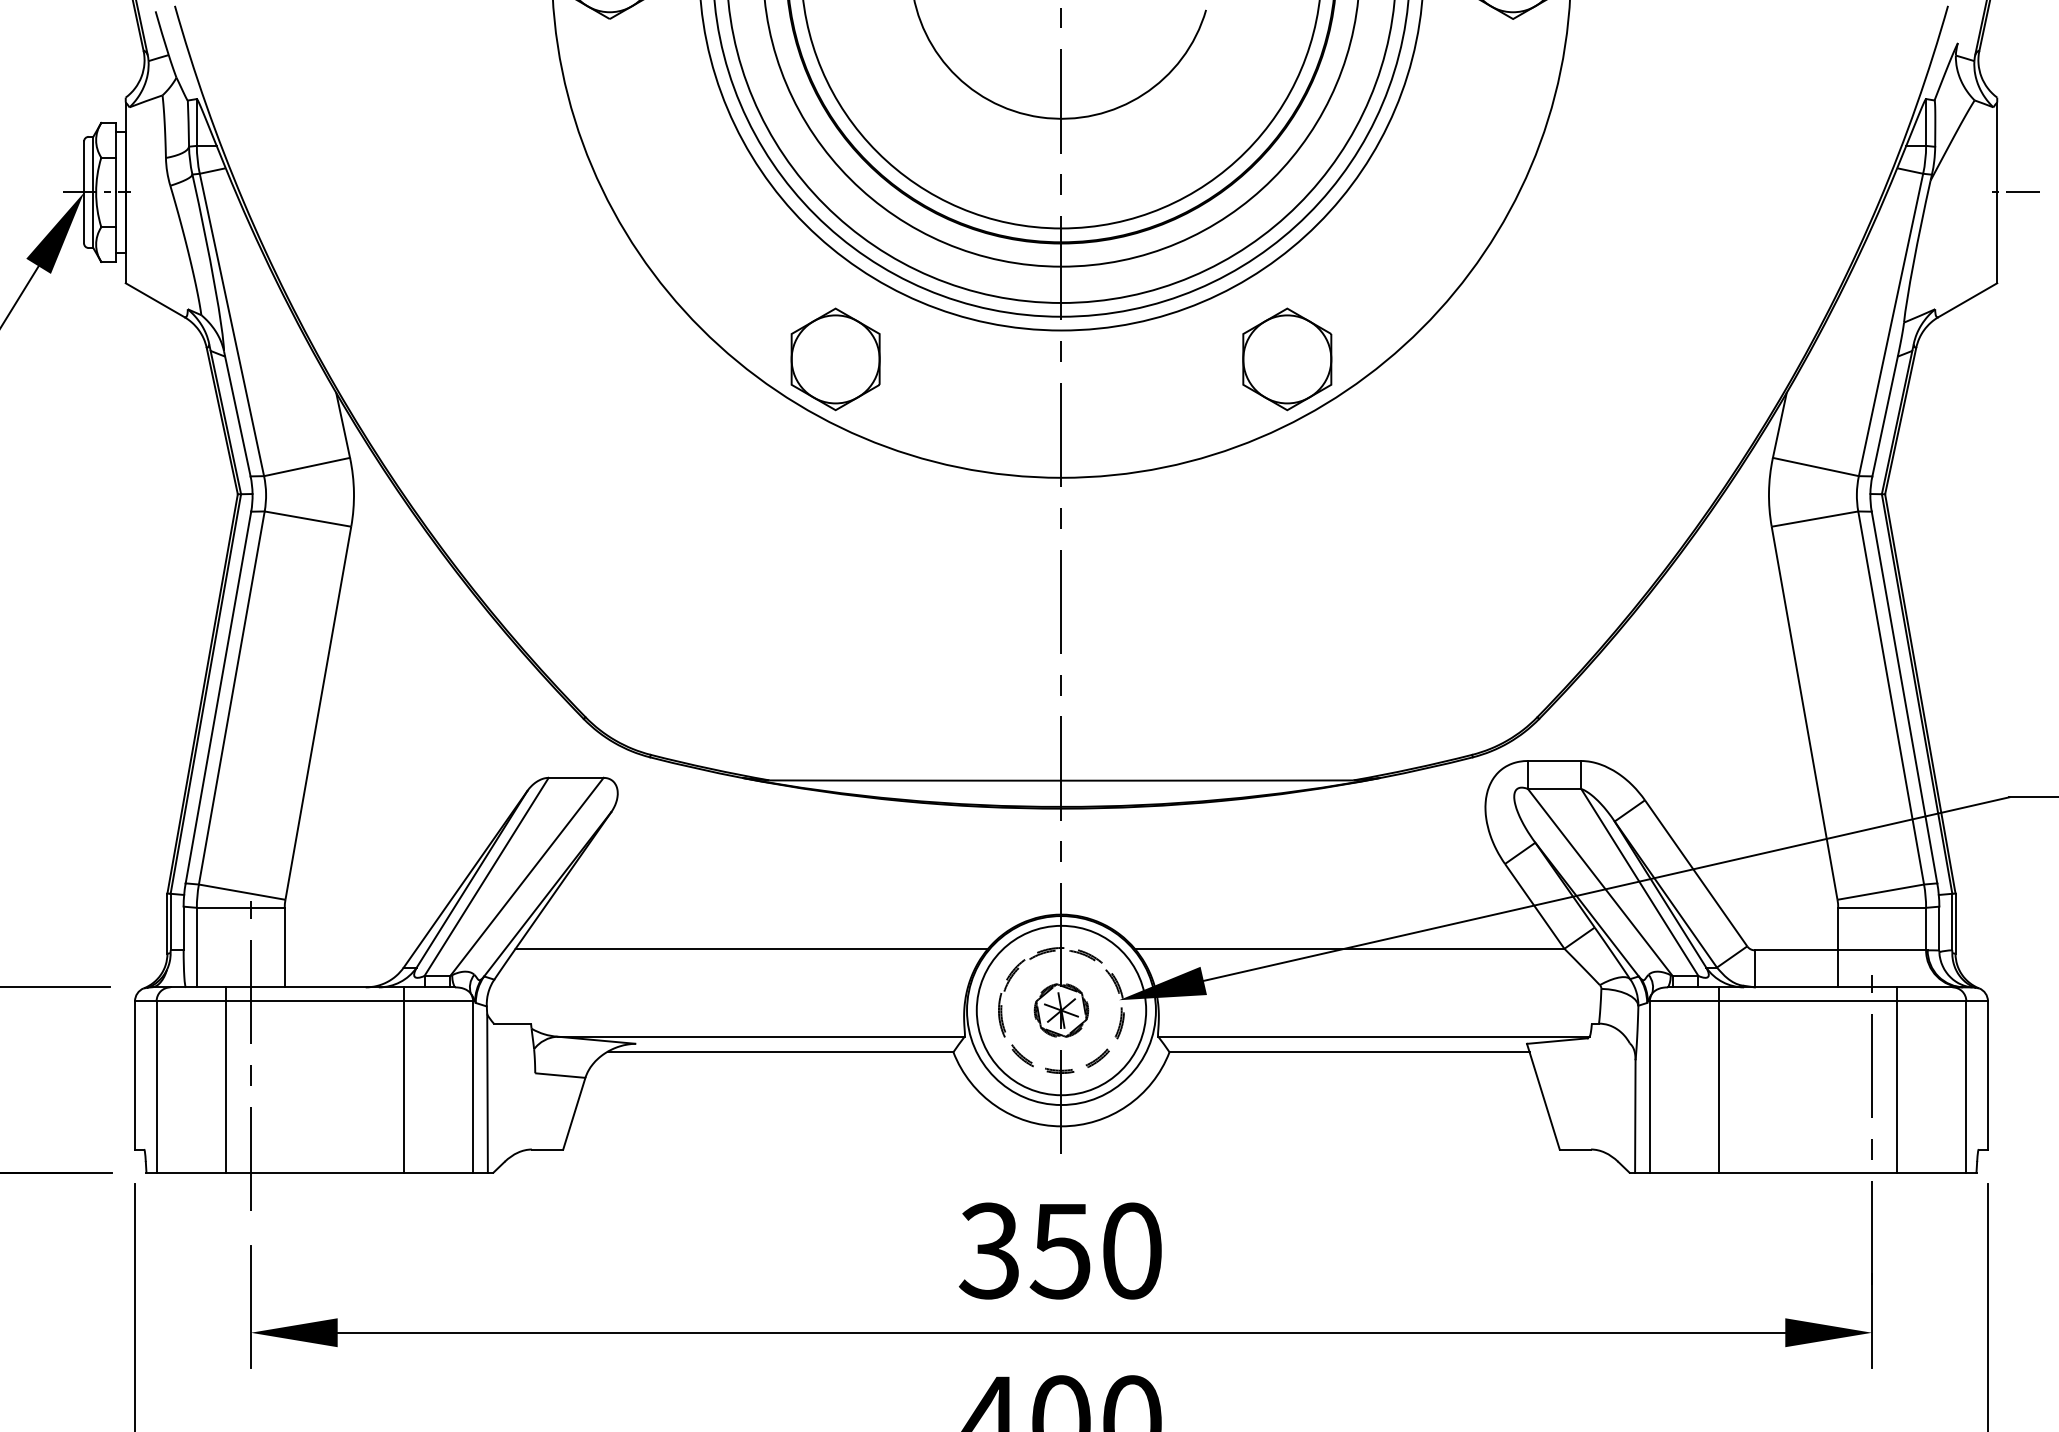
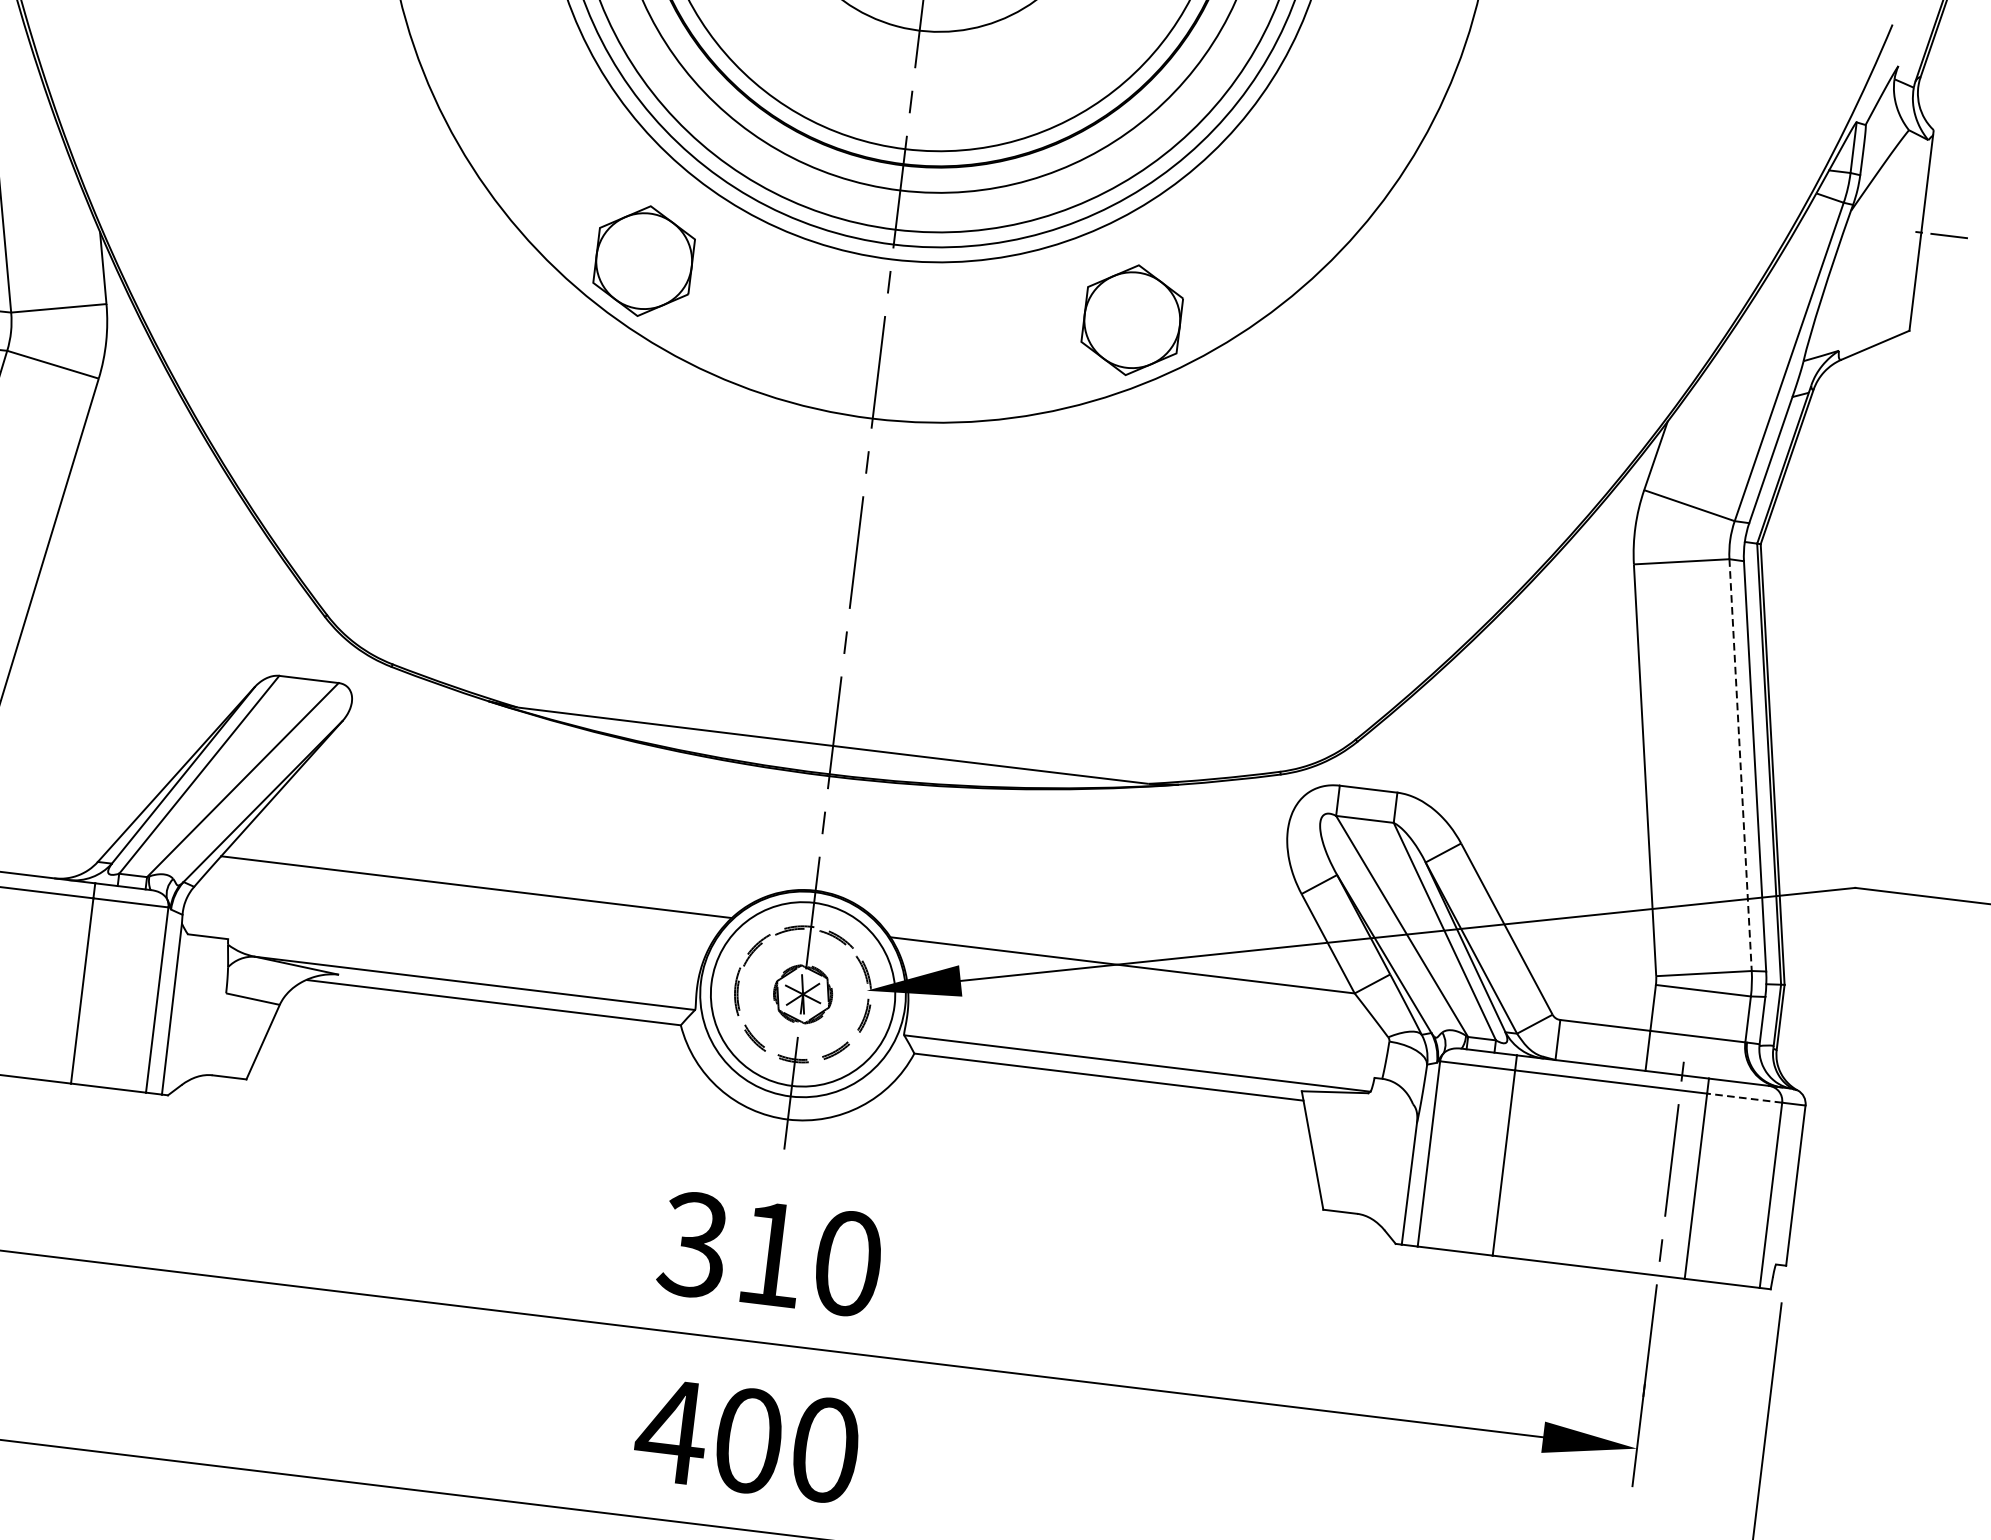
line: (1891, 697) -> (1741, 764), solid -> dashed
line: (1931, 1001) -> (1744, 1098), solid -> dashed
text: (1059, 1251) -> (769, 1254), 350 -> 310

